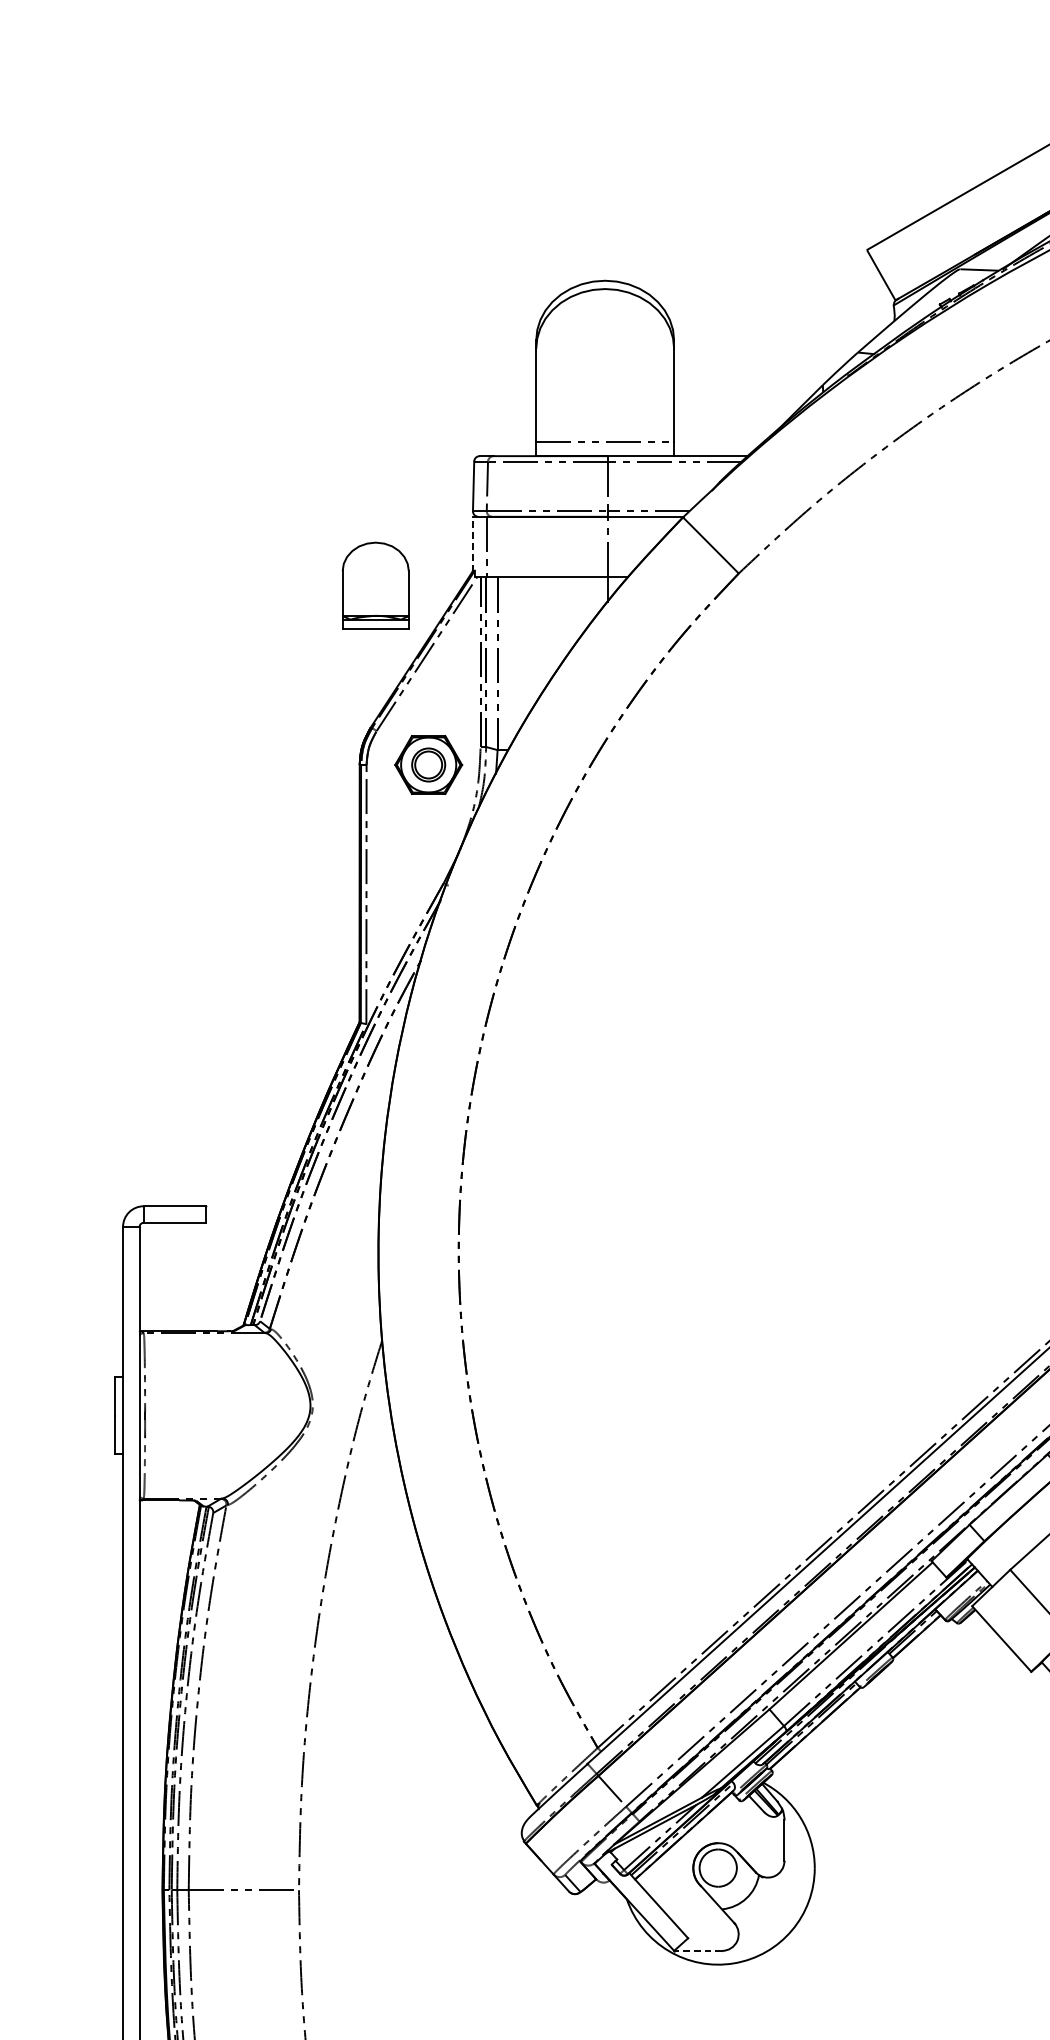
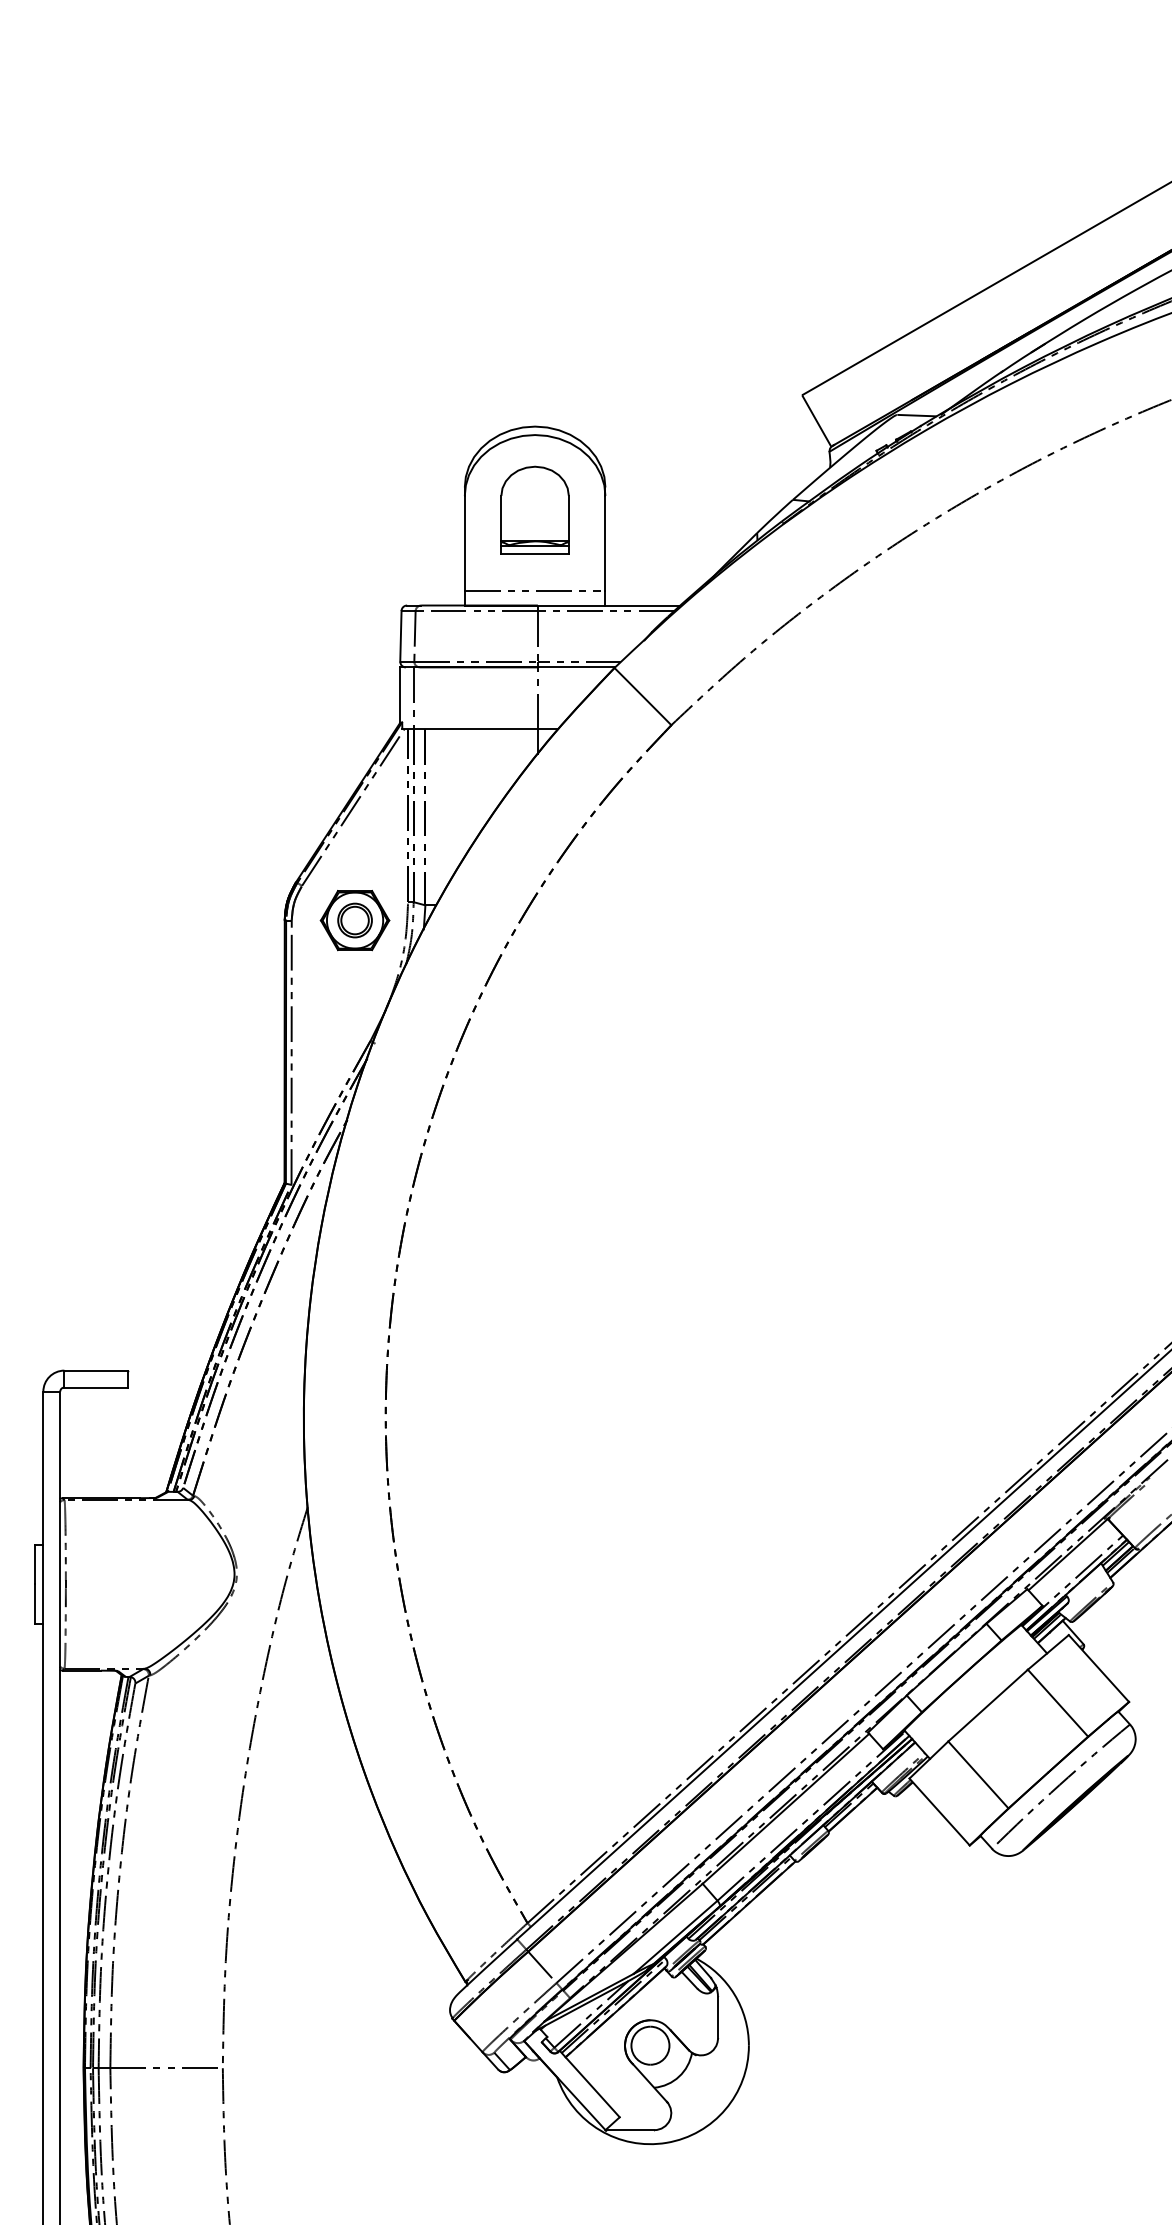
line: (473, 544) -> (400, 695), dashed -> solid
part: (375, 584) -> (534, 509), moved
line: (697, 1951) -> (629, 2130), dashed -> solid

